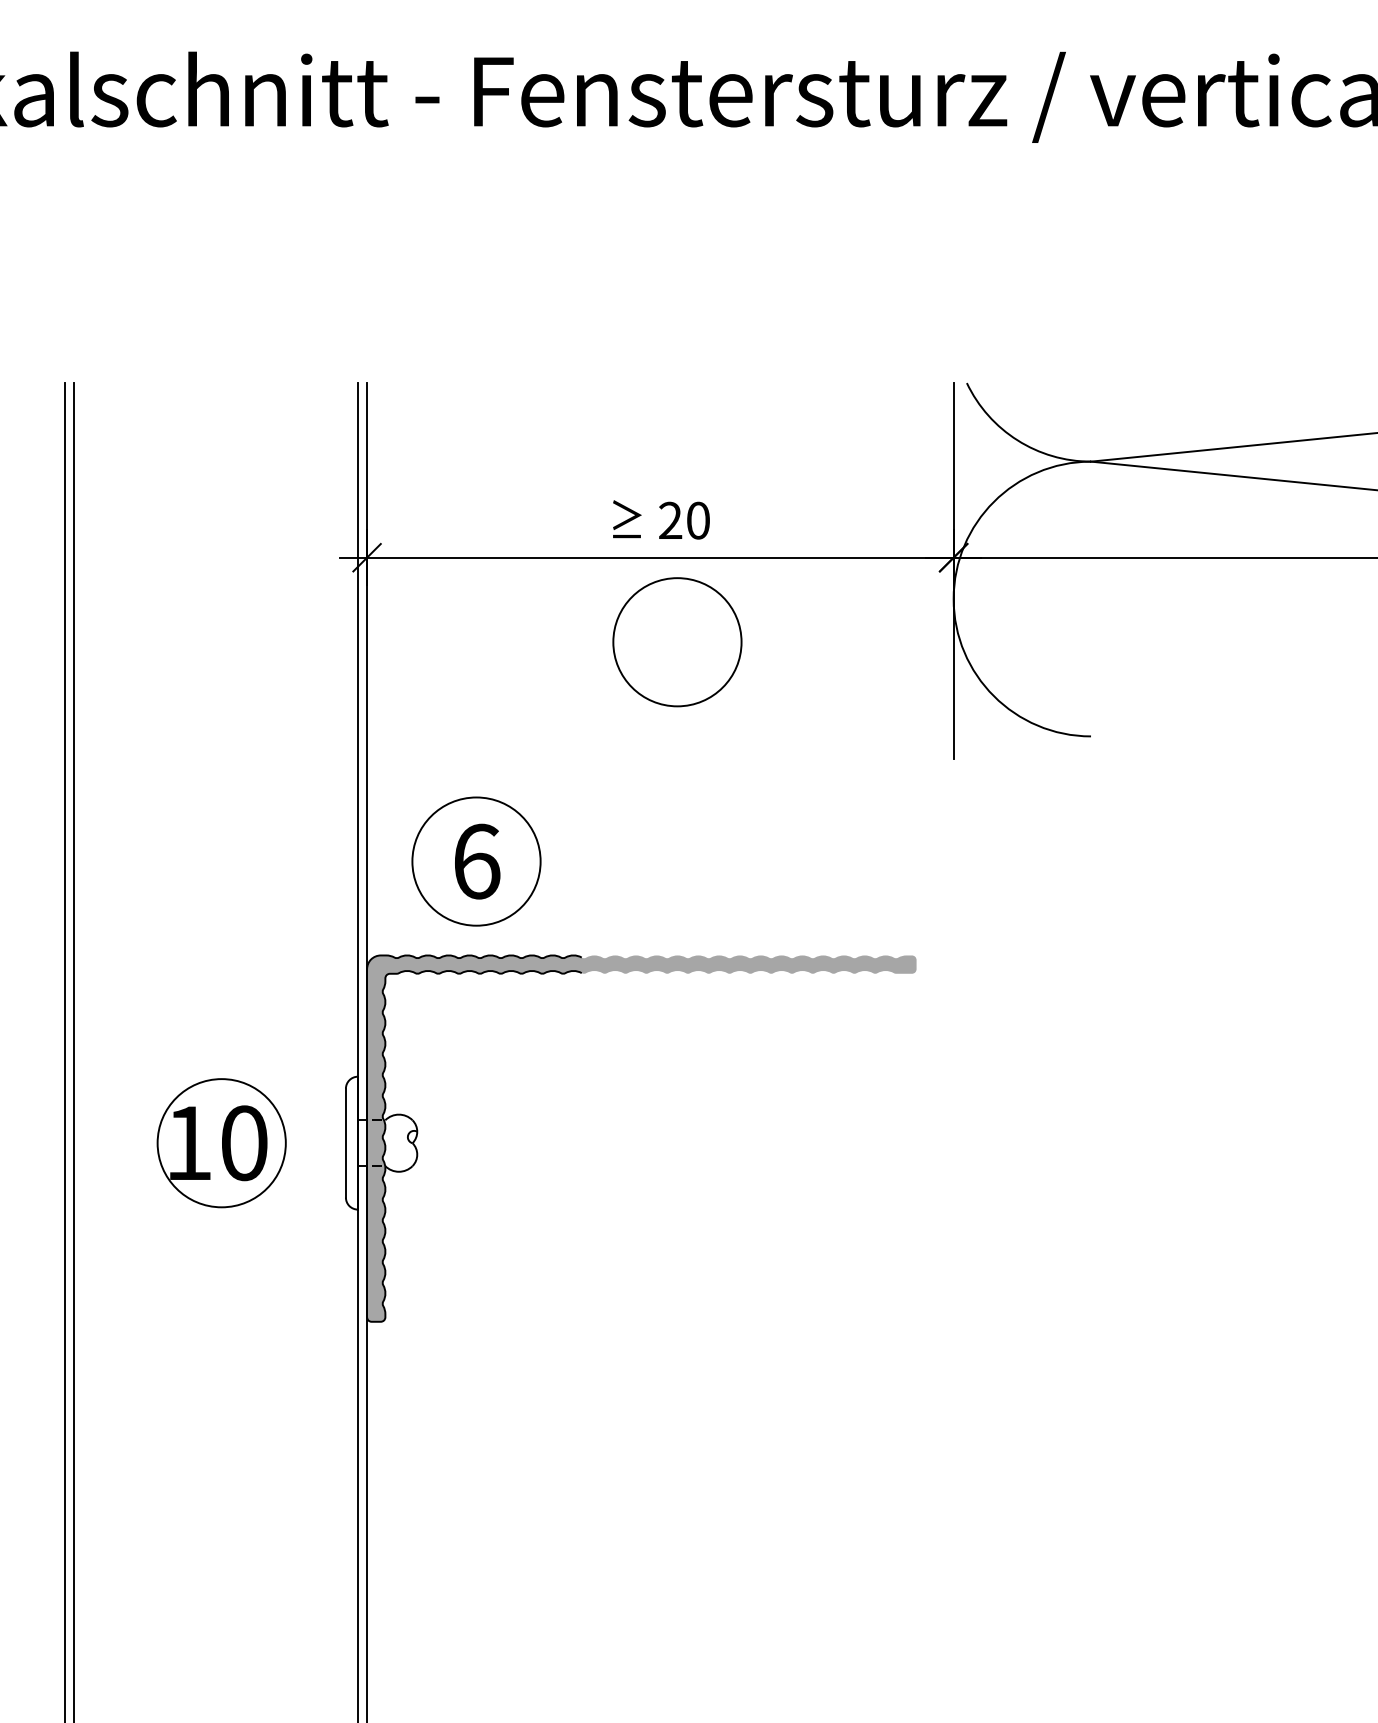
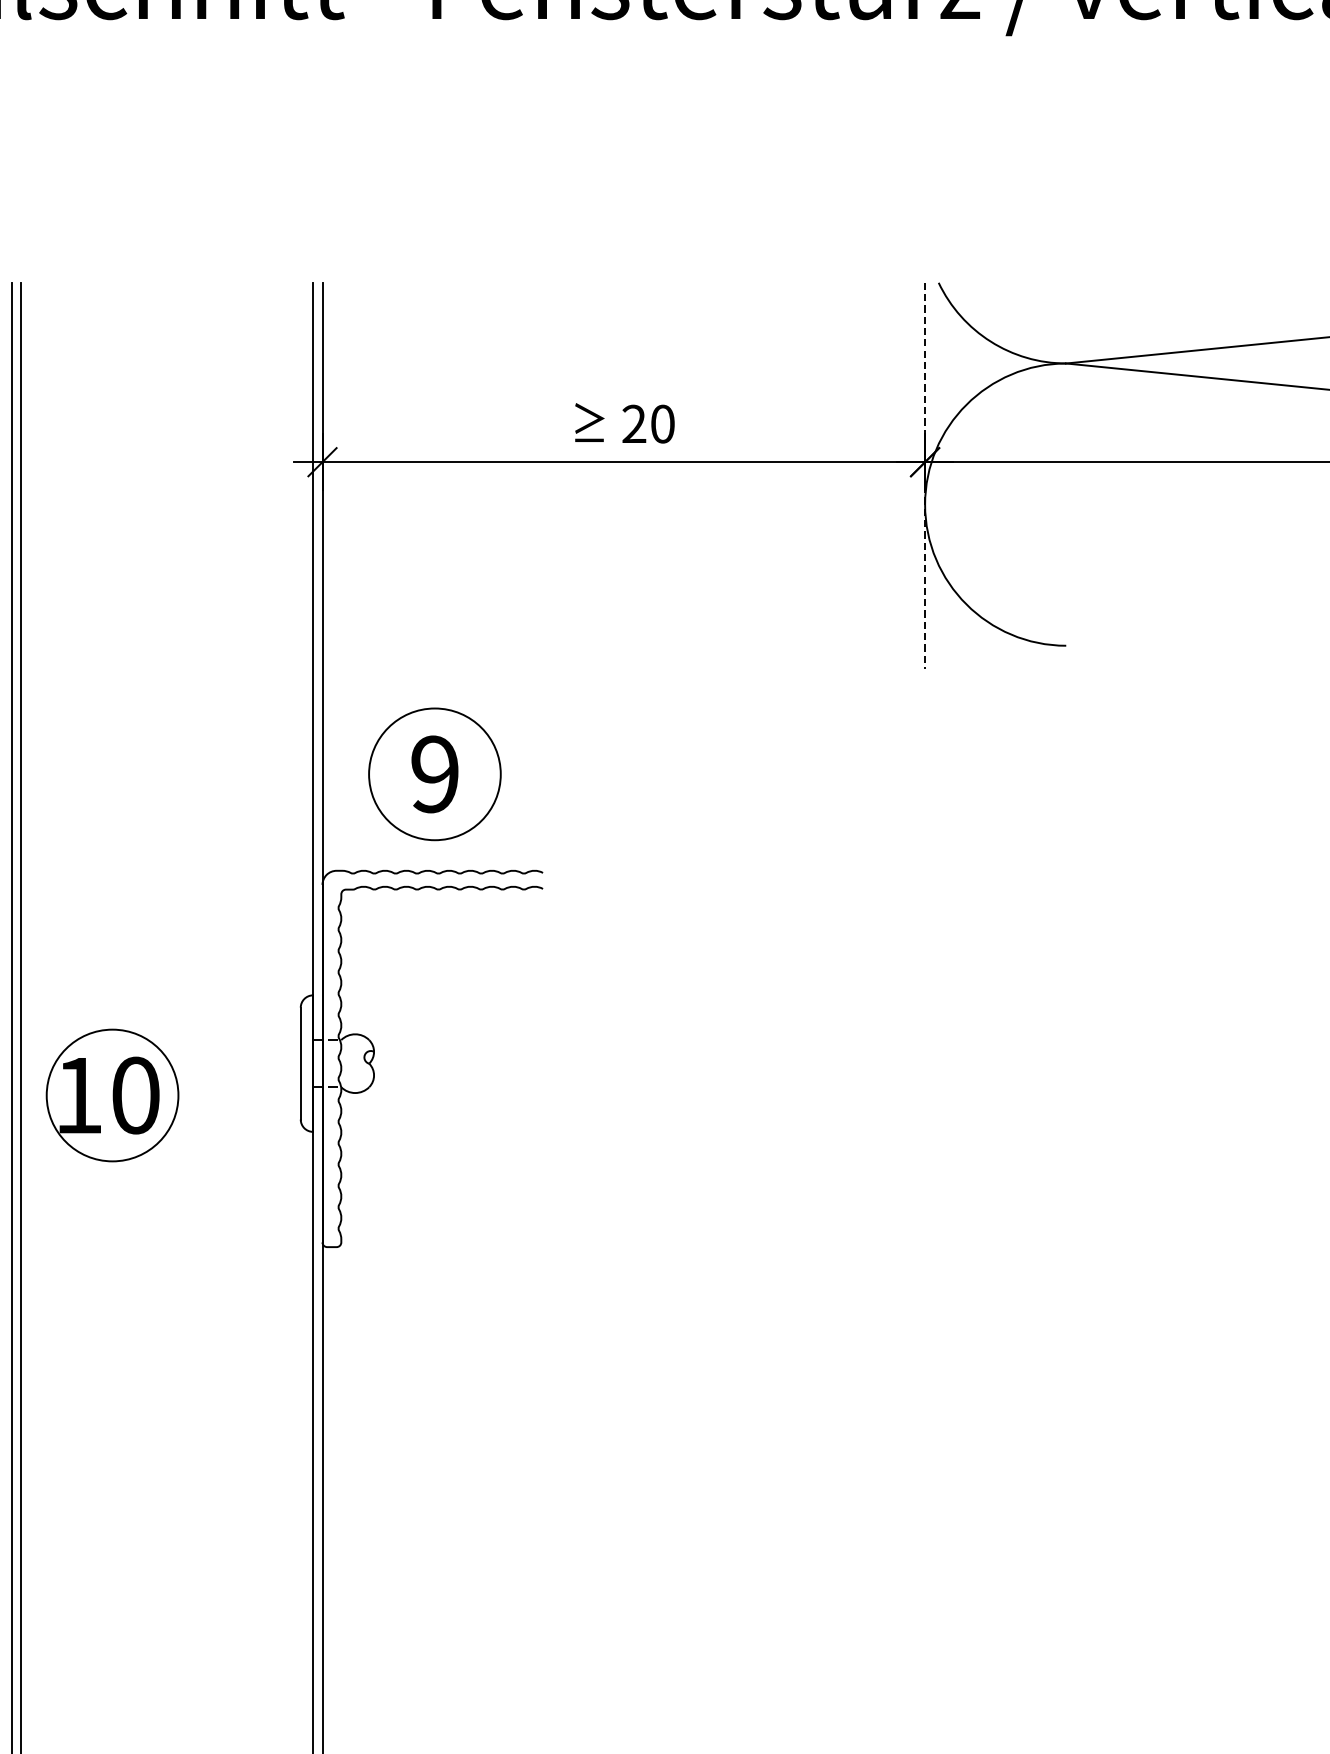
line: (953, 570) -> (924, 475), solid -> dashed
circle: (677, 642) -> (641, 549), removed
text: (476, 861) -> (434, 774), 6 -> 9
fill: (641, 1138) -> (604, 1058), removed
part: (221, 1143) -> (112, 1095), moved

